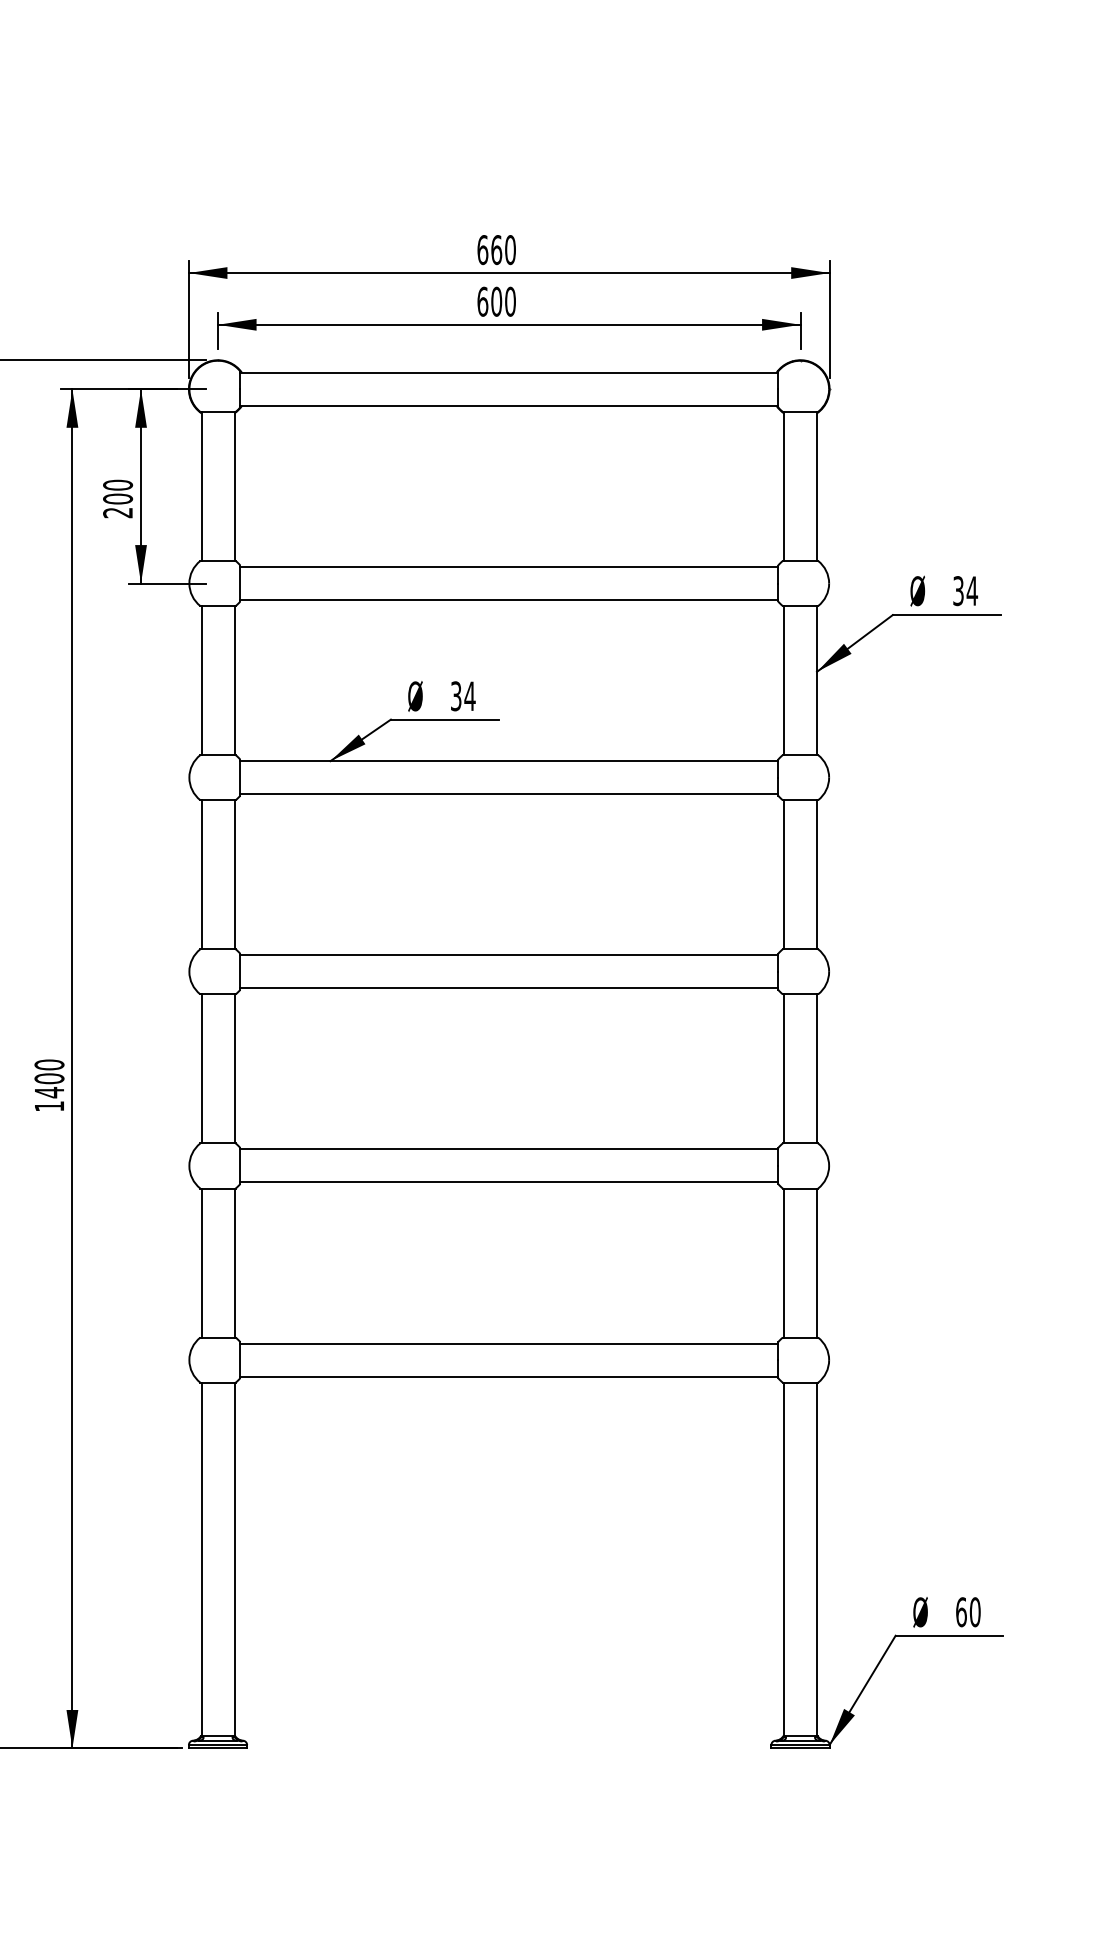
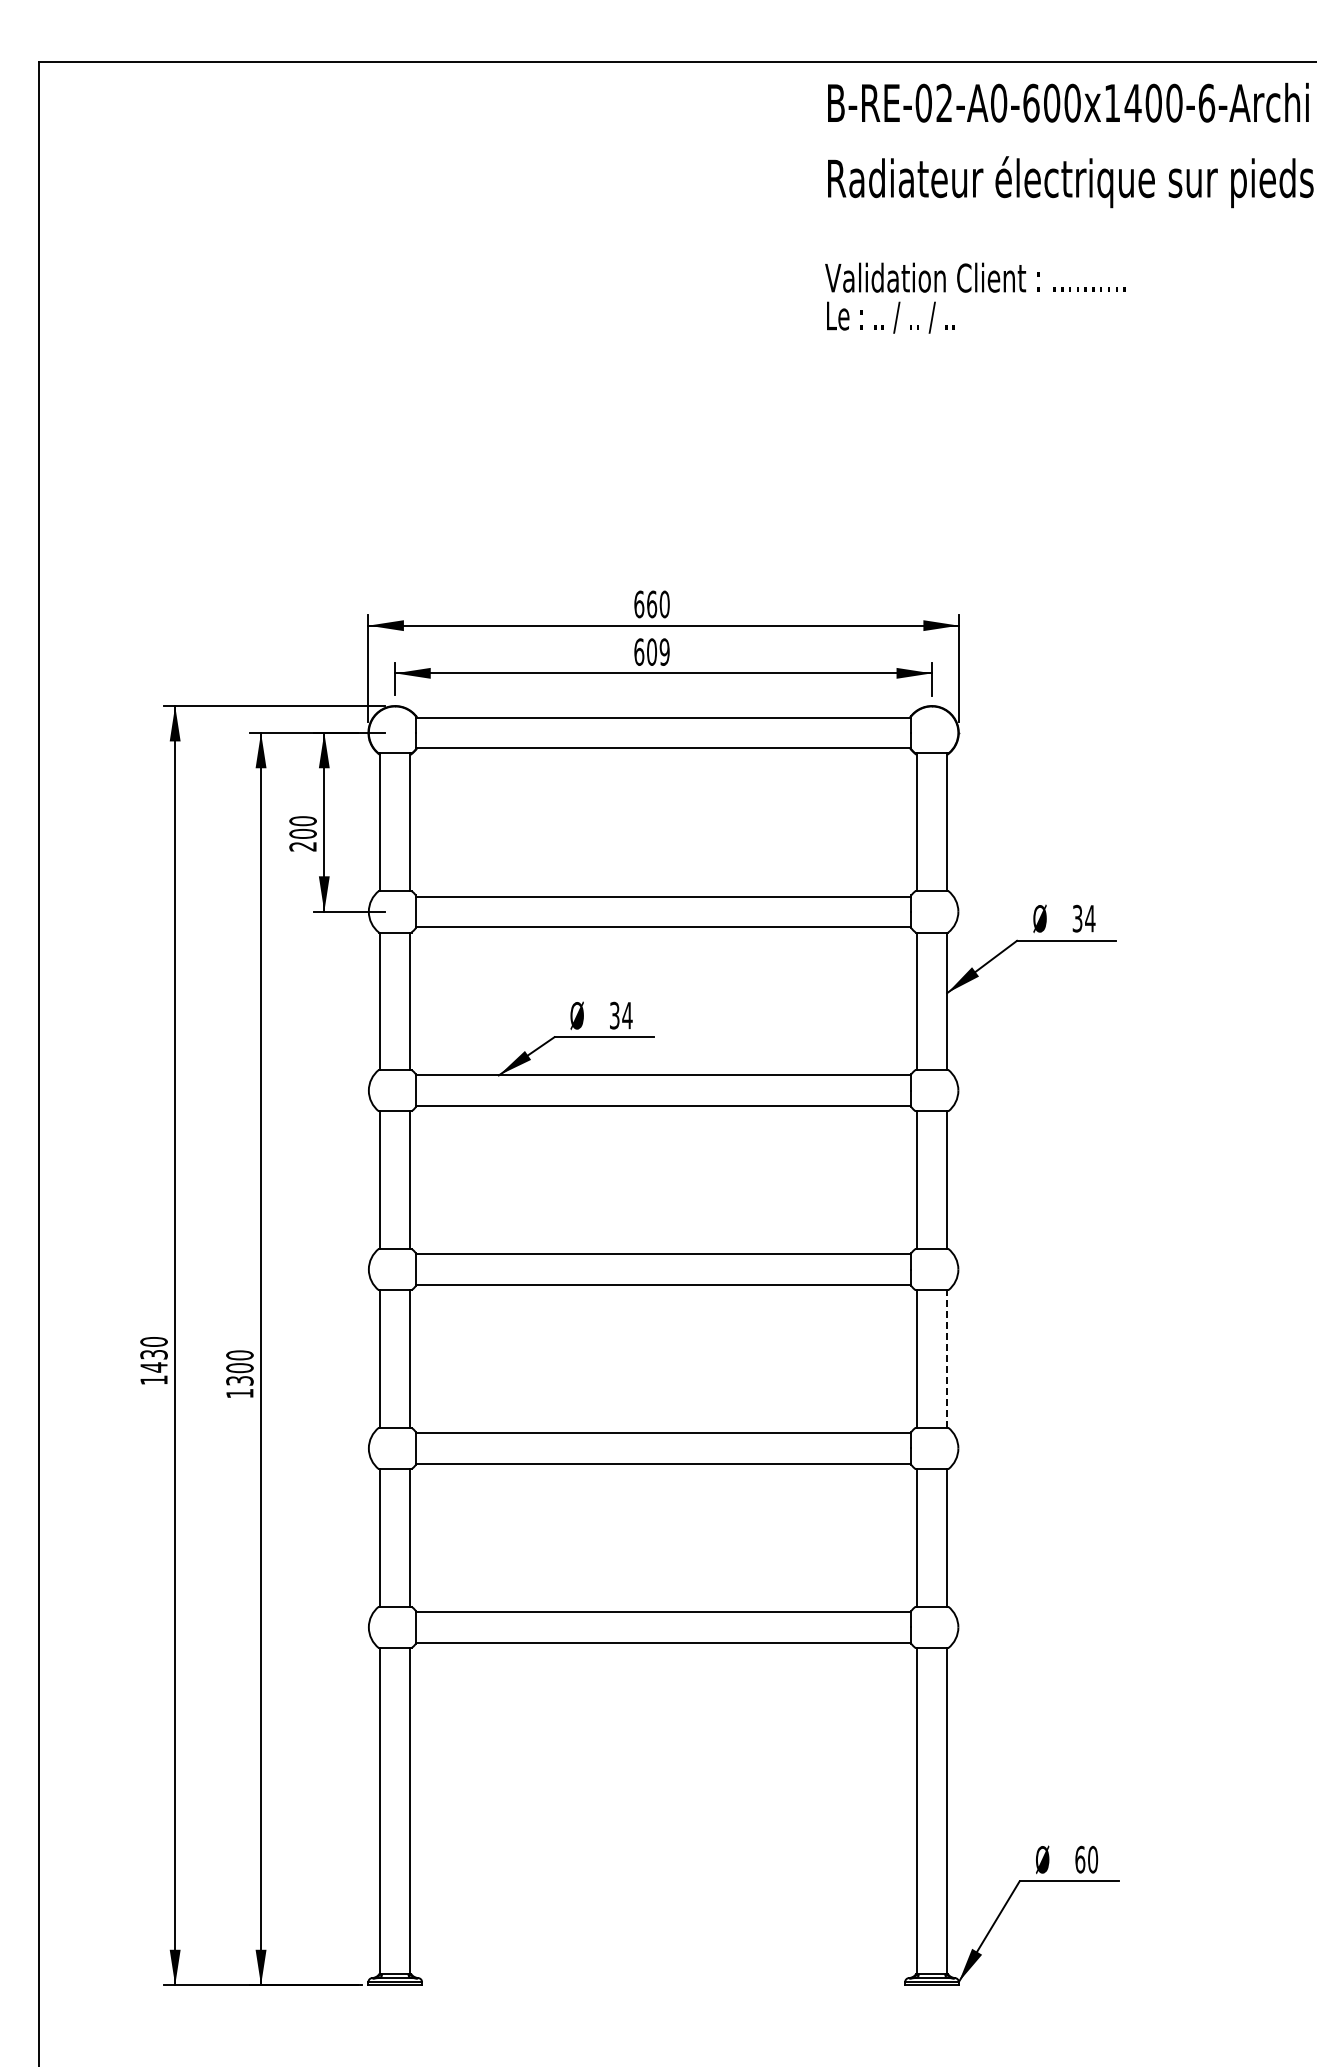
text: (510, 301) -> (664, 651), 600 -> 609
line: (817, 1068) -> (947, 1358), solid -> dashed
text: (49, 1092) -> (239, 1380), 1400 -> 1300

